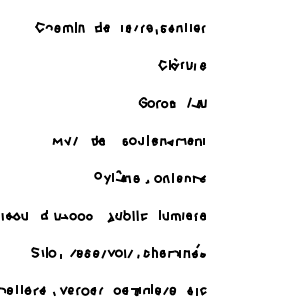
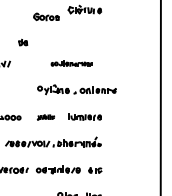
part: (156, 102) -> (46, 16), moved
part: (196, 102) -> (94, 36), removed
part: (97, 140) -> (22, 42), moved
part: (163, 140) -> (71, 63), size x0.7
part: (149, 177) -> (76, 89), moved
part: (127, 216) -> (46, 117), size x0.6

